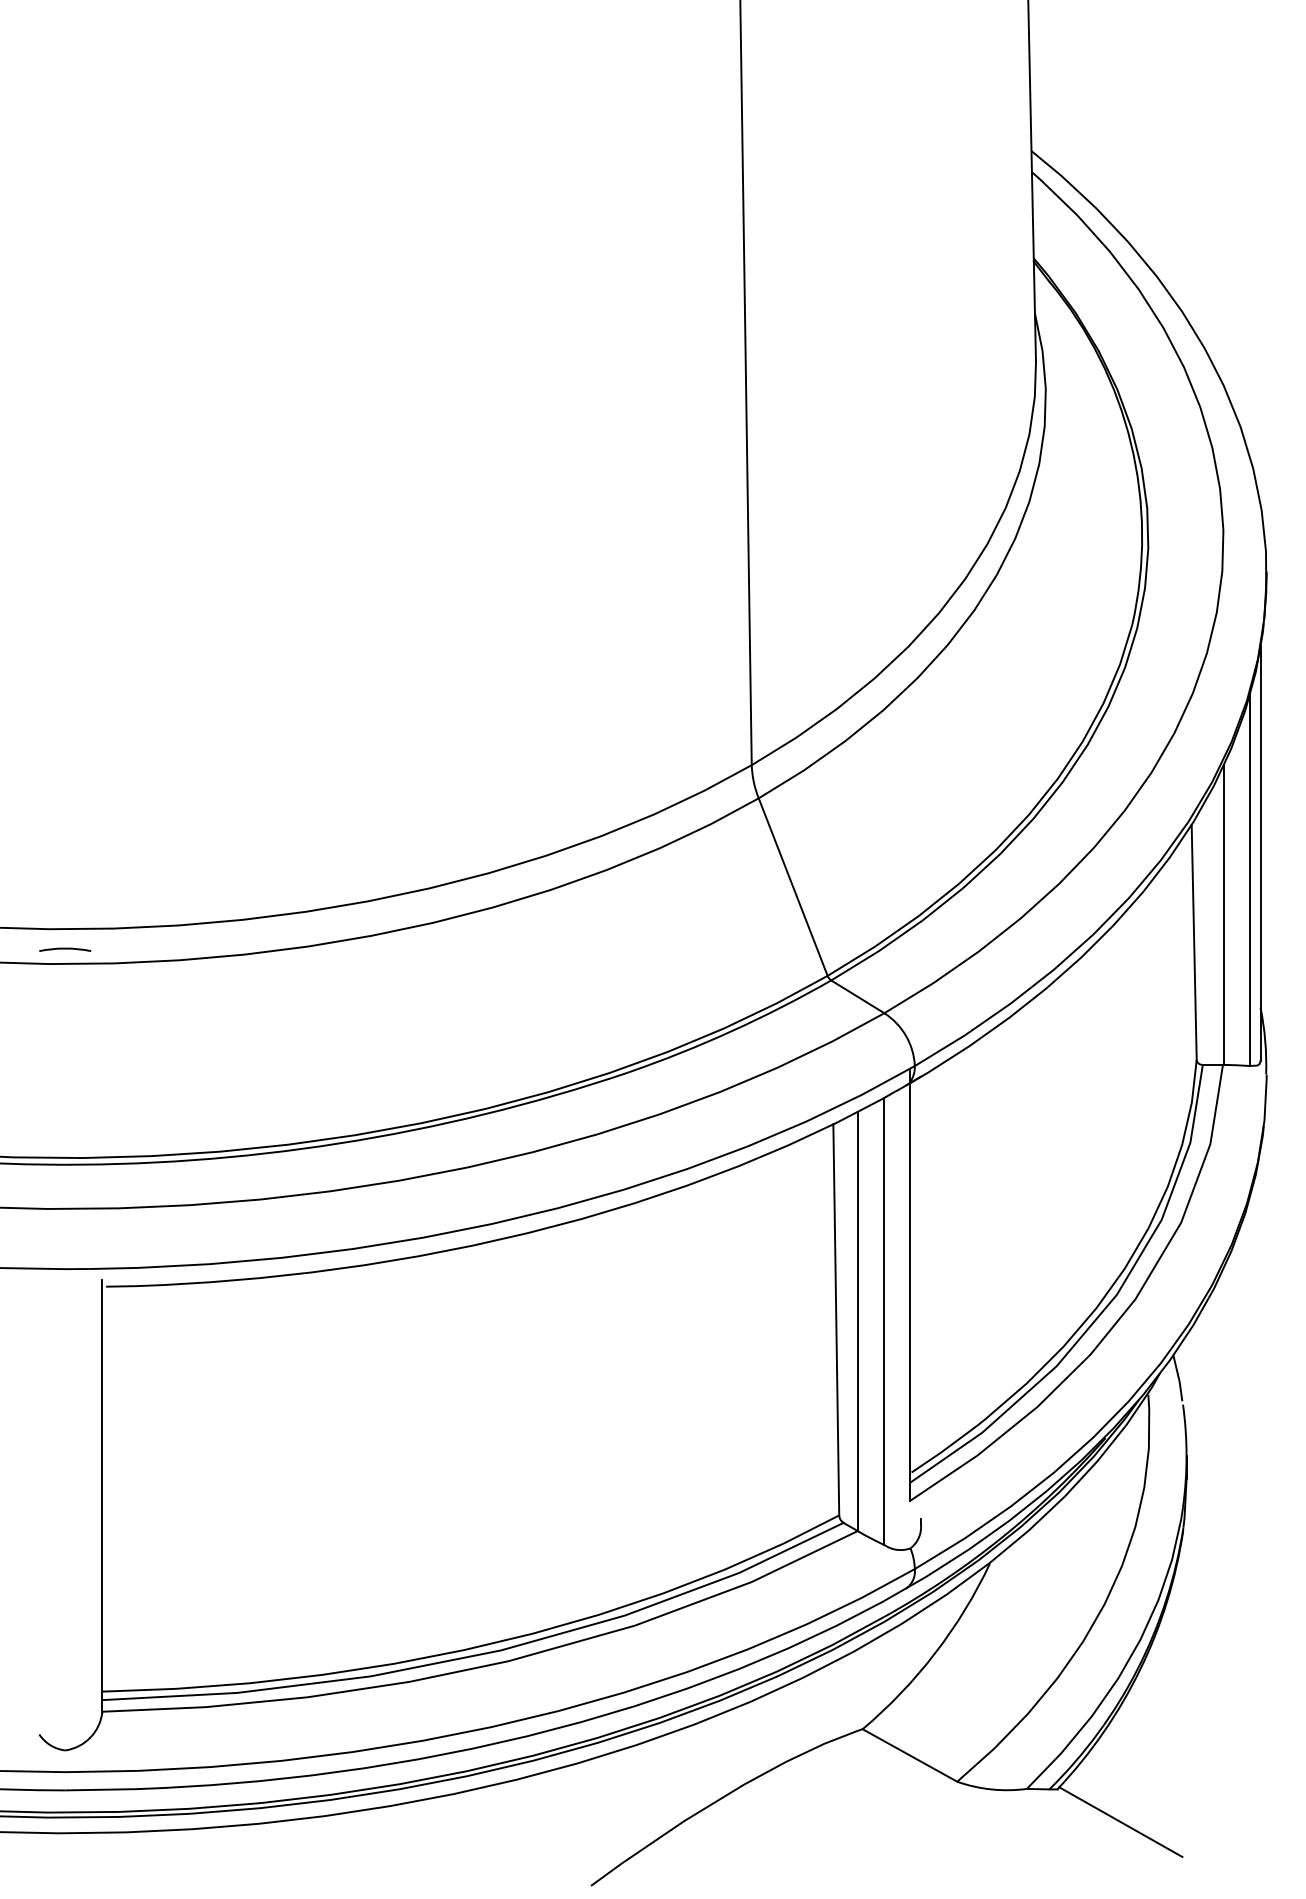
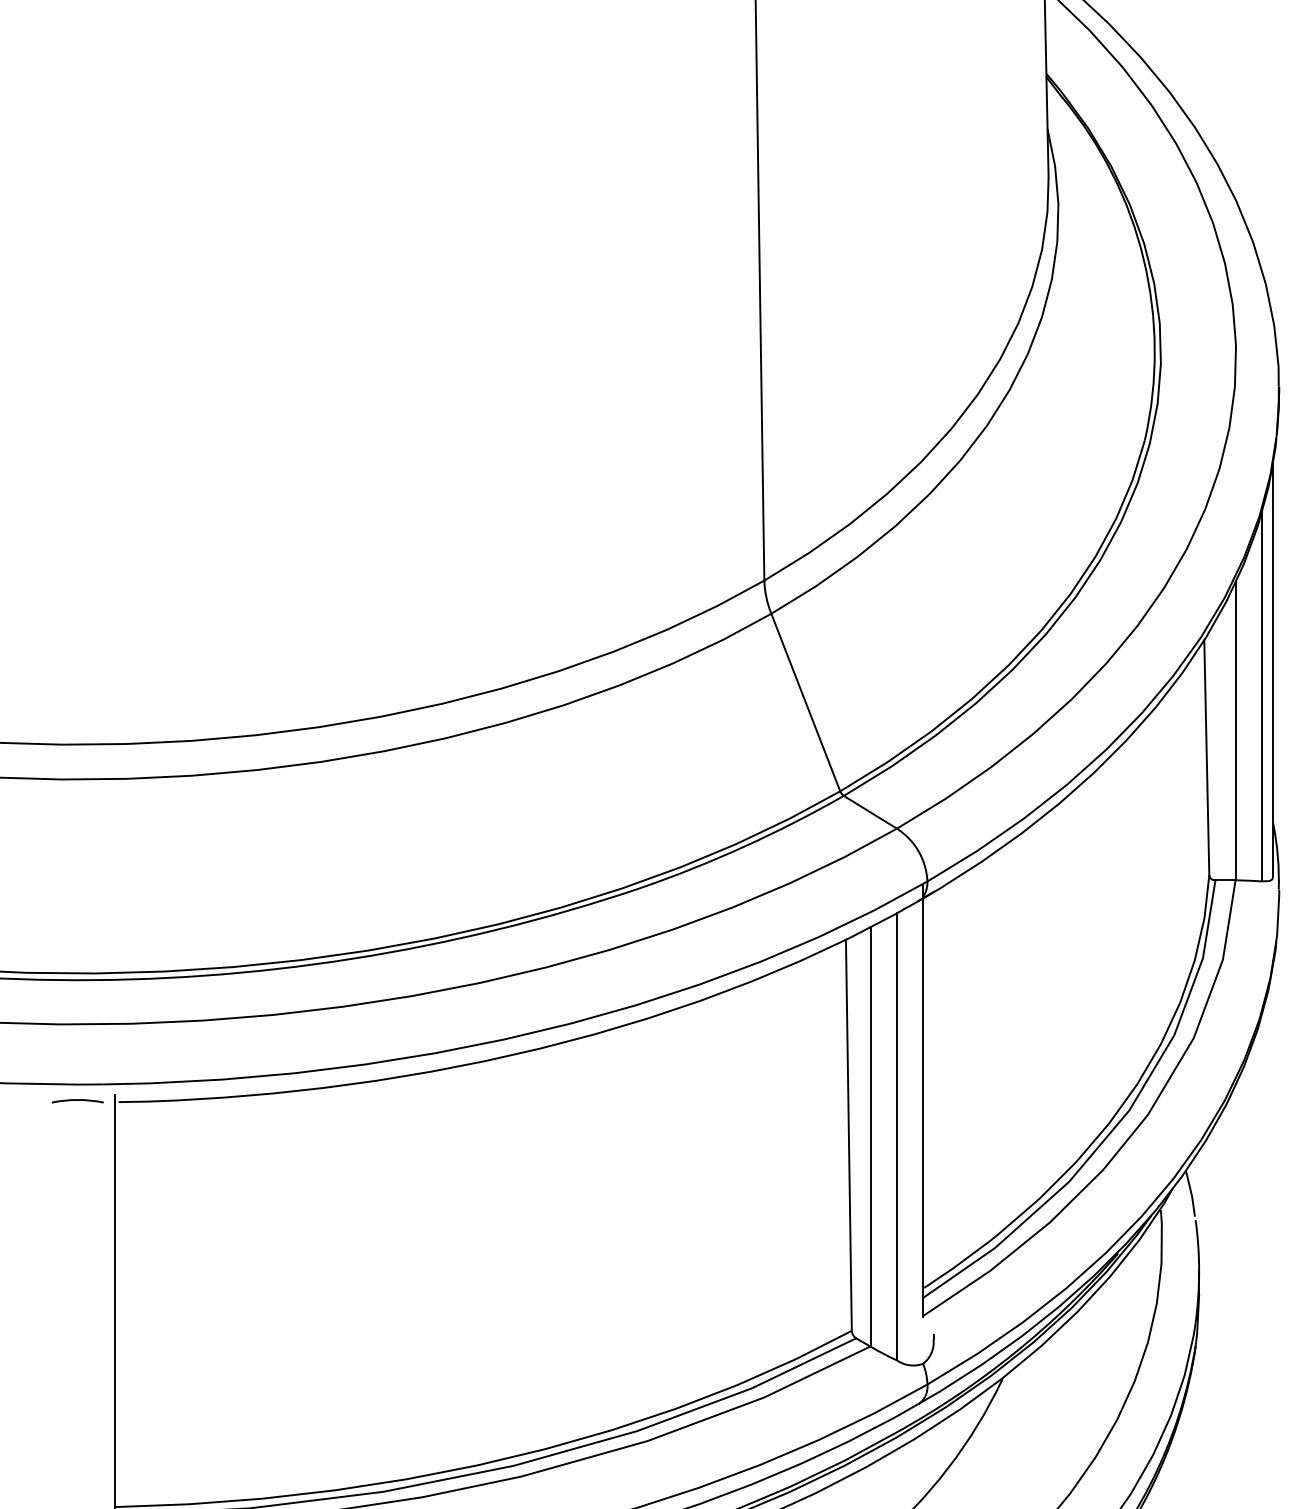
arc: (65, 949) -> (78, 1100), moved

